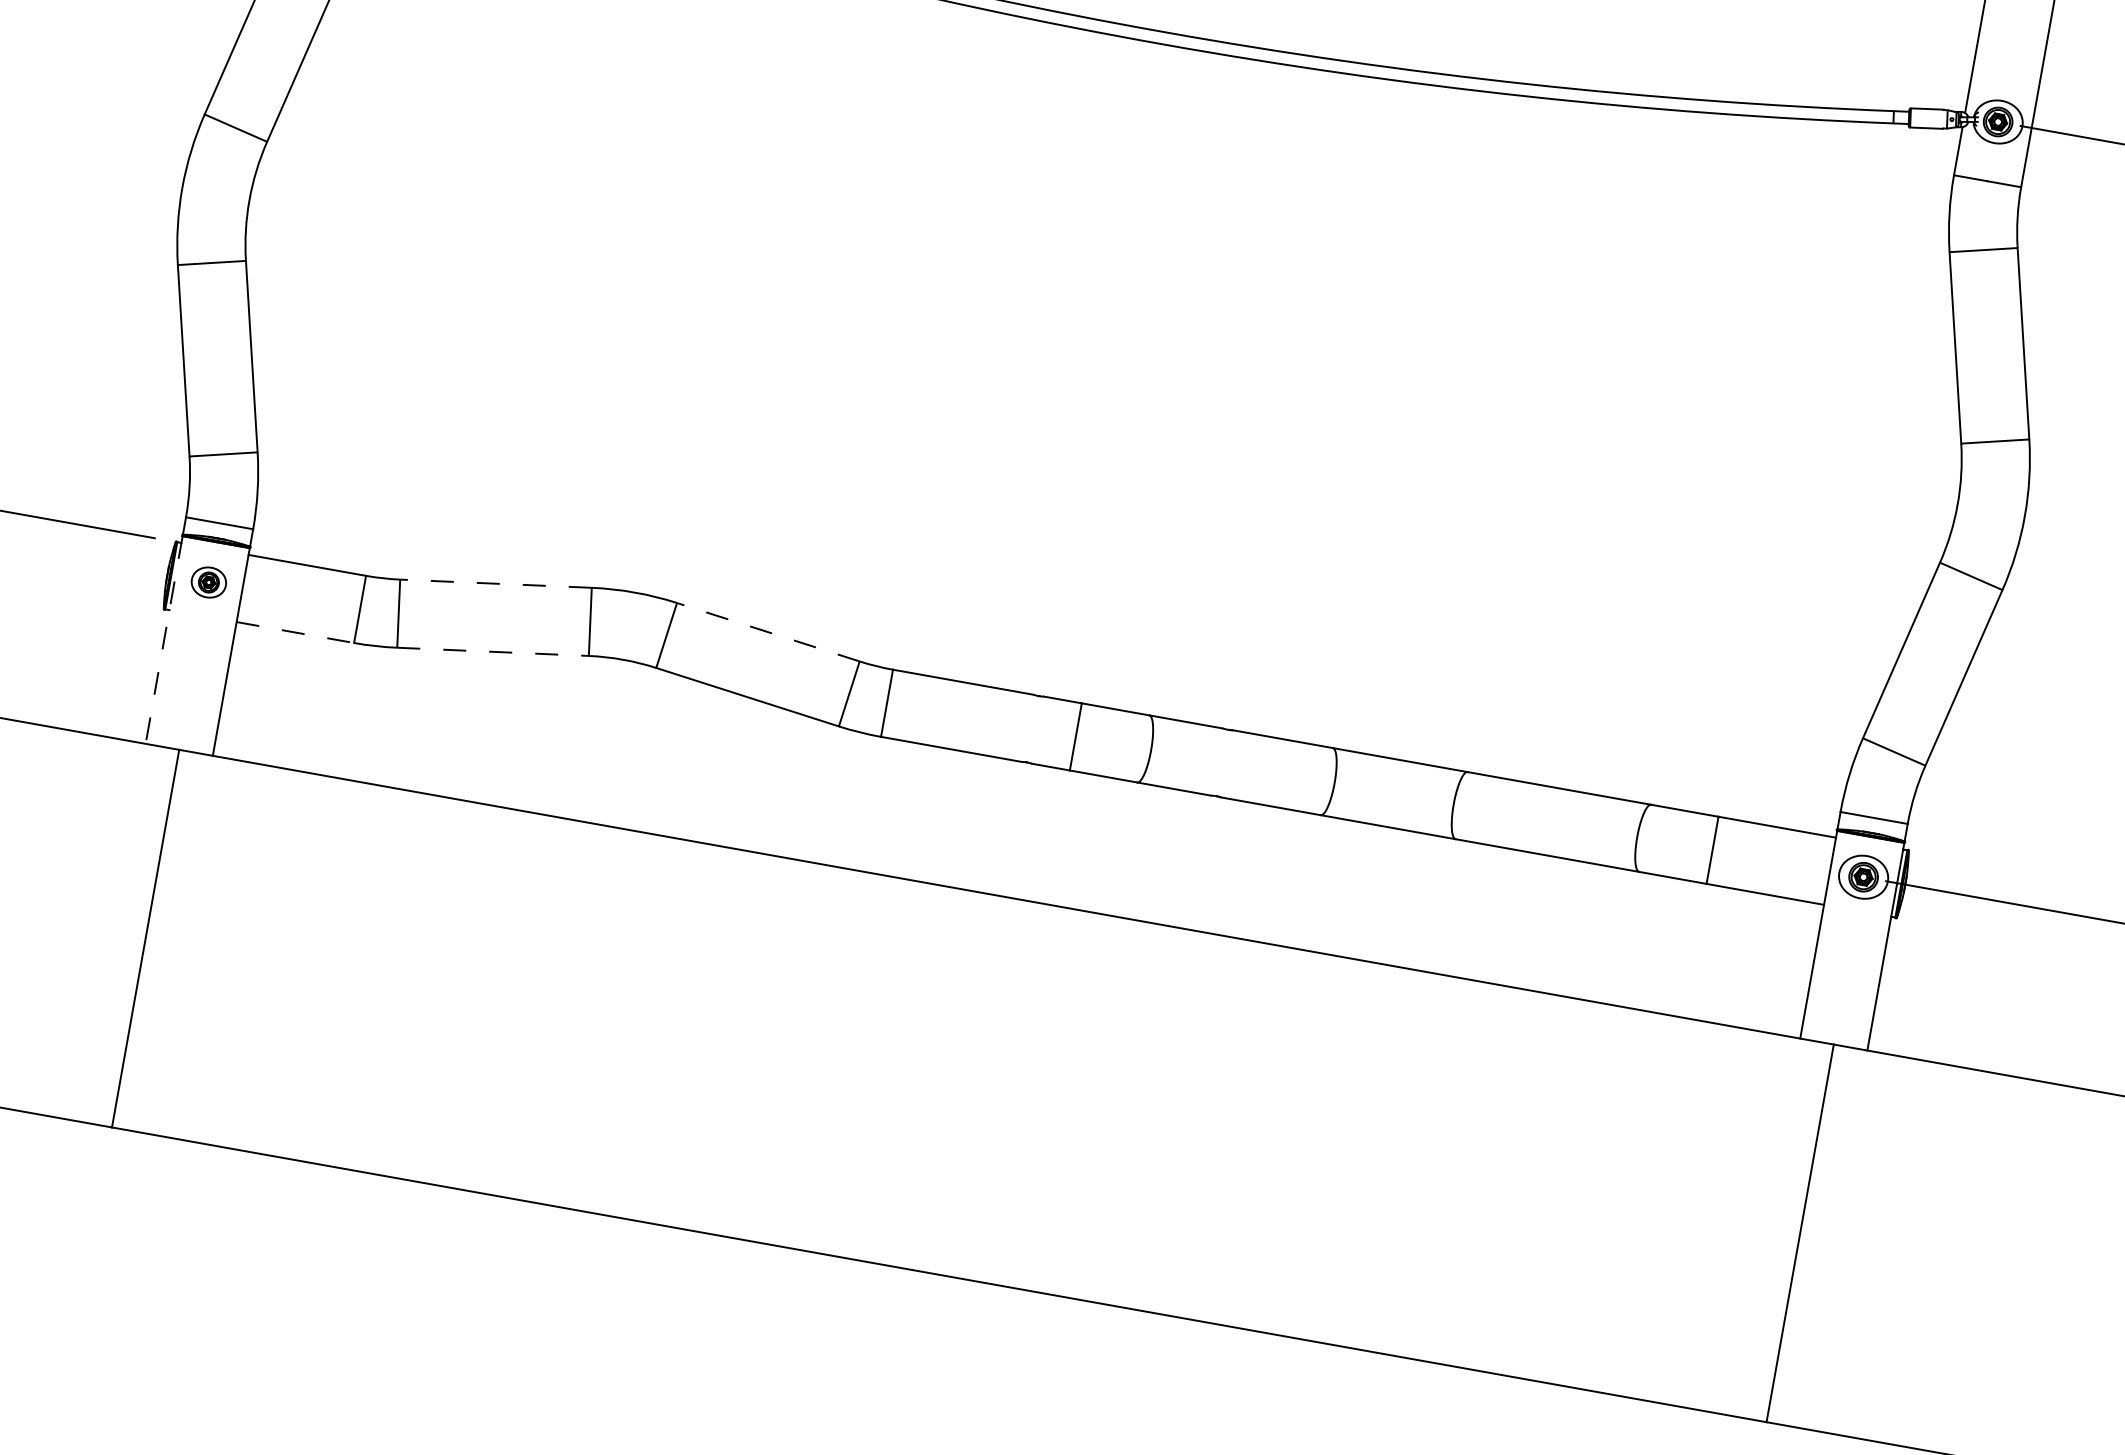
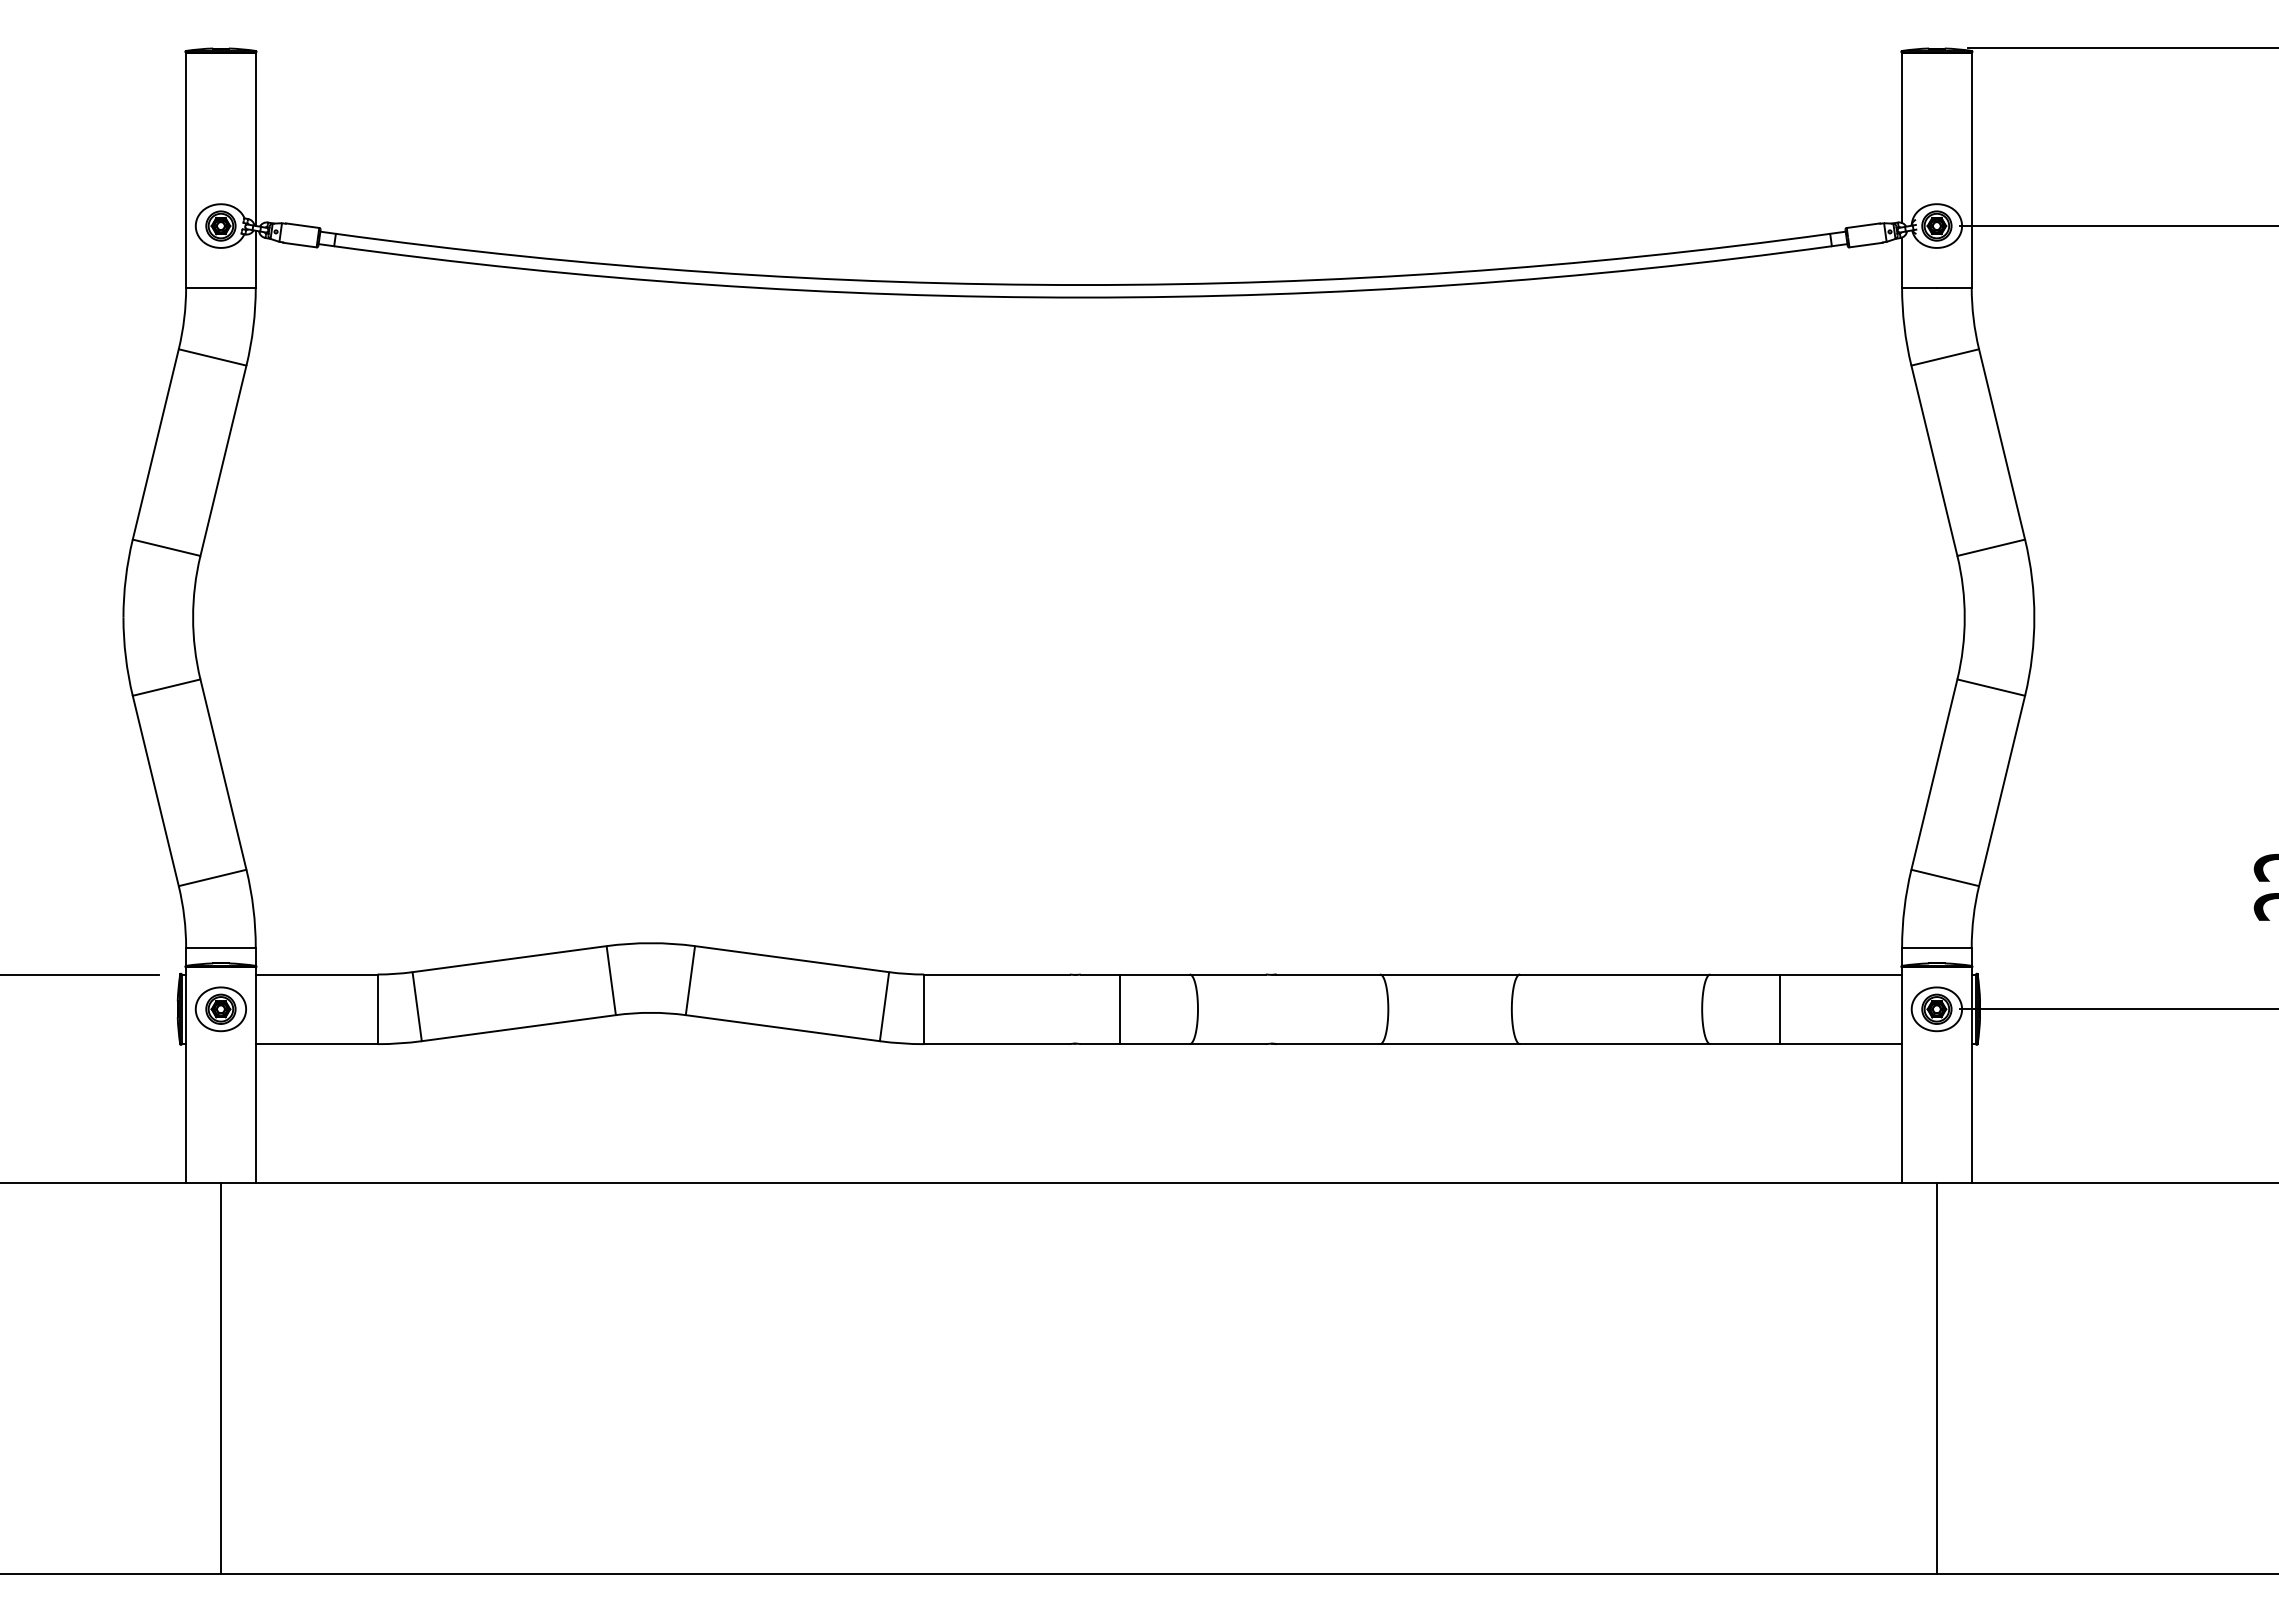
part: (208, 582) -> (220, 1009), size x1.43
line: (495, 584) -> (509, 959), dashed -> solid
line: (295, 632) -> (316, 1044), dashed -> solid
line: (768, 632) -> (792, 959), dashed -> solid
line: (164, 640) -> (186, 1075), dashed -> solid
line: (492, 652) -> (518, 1028), dashed -> solid

